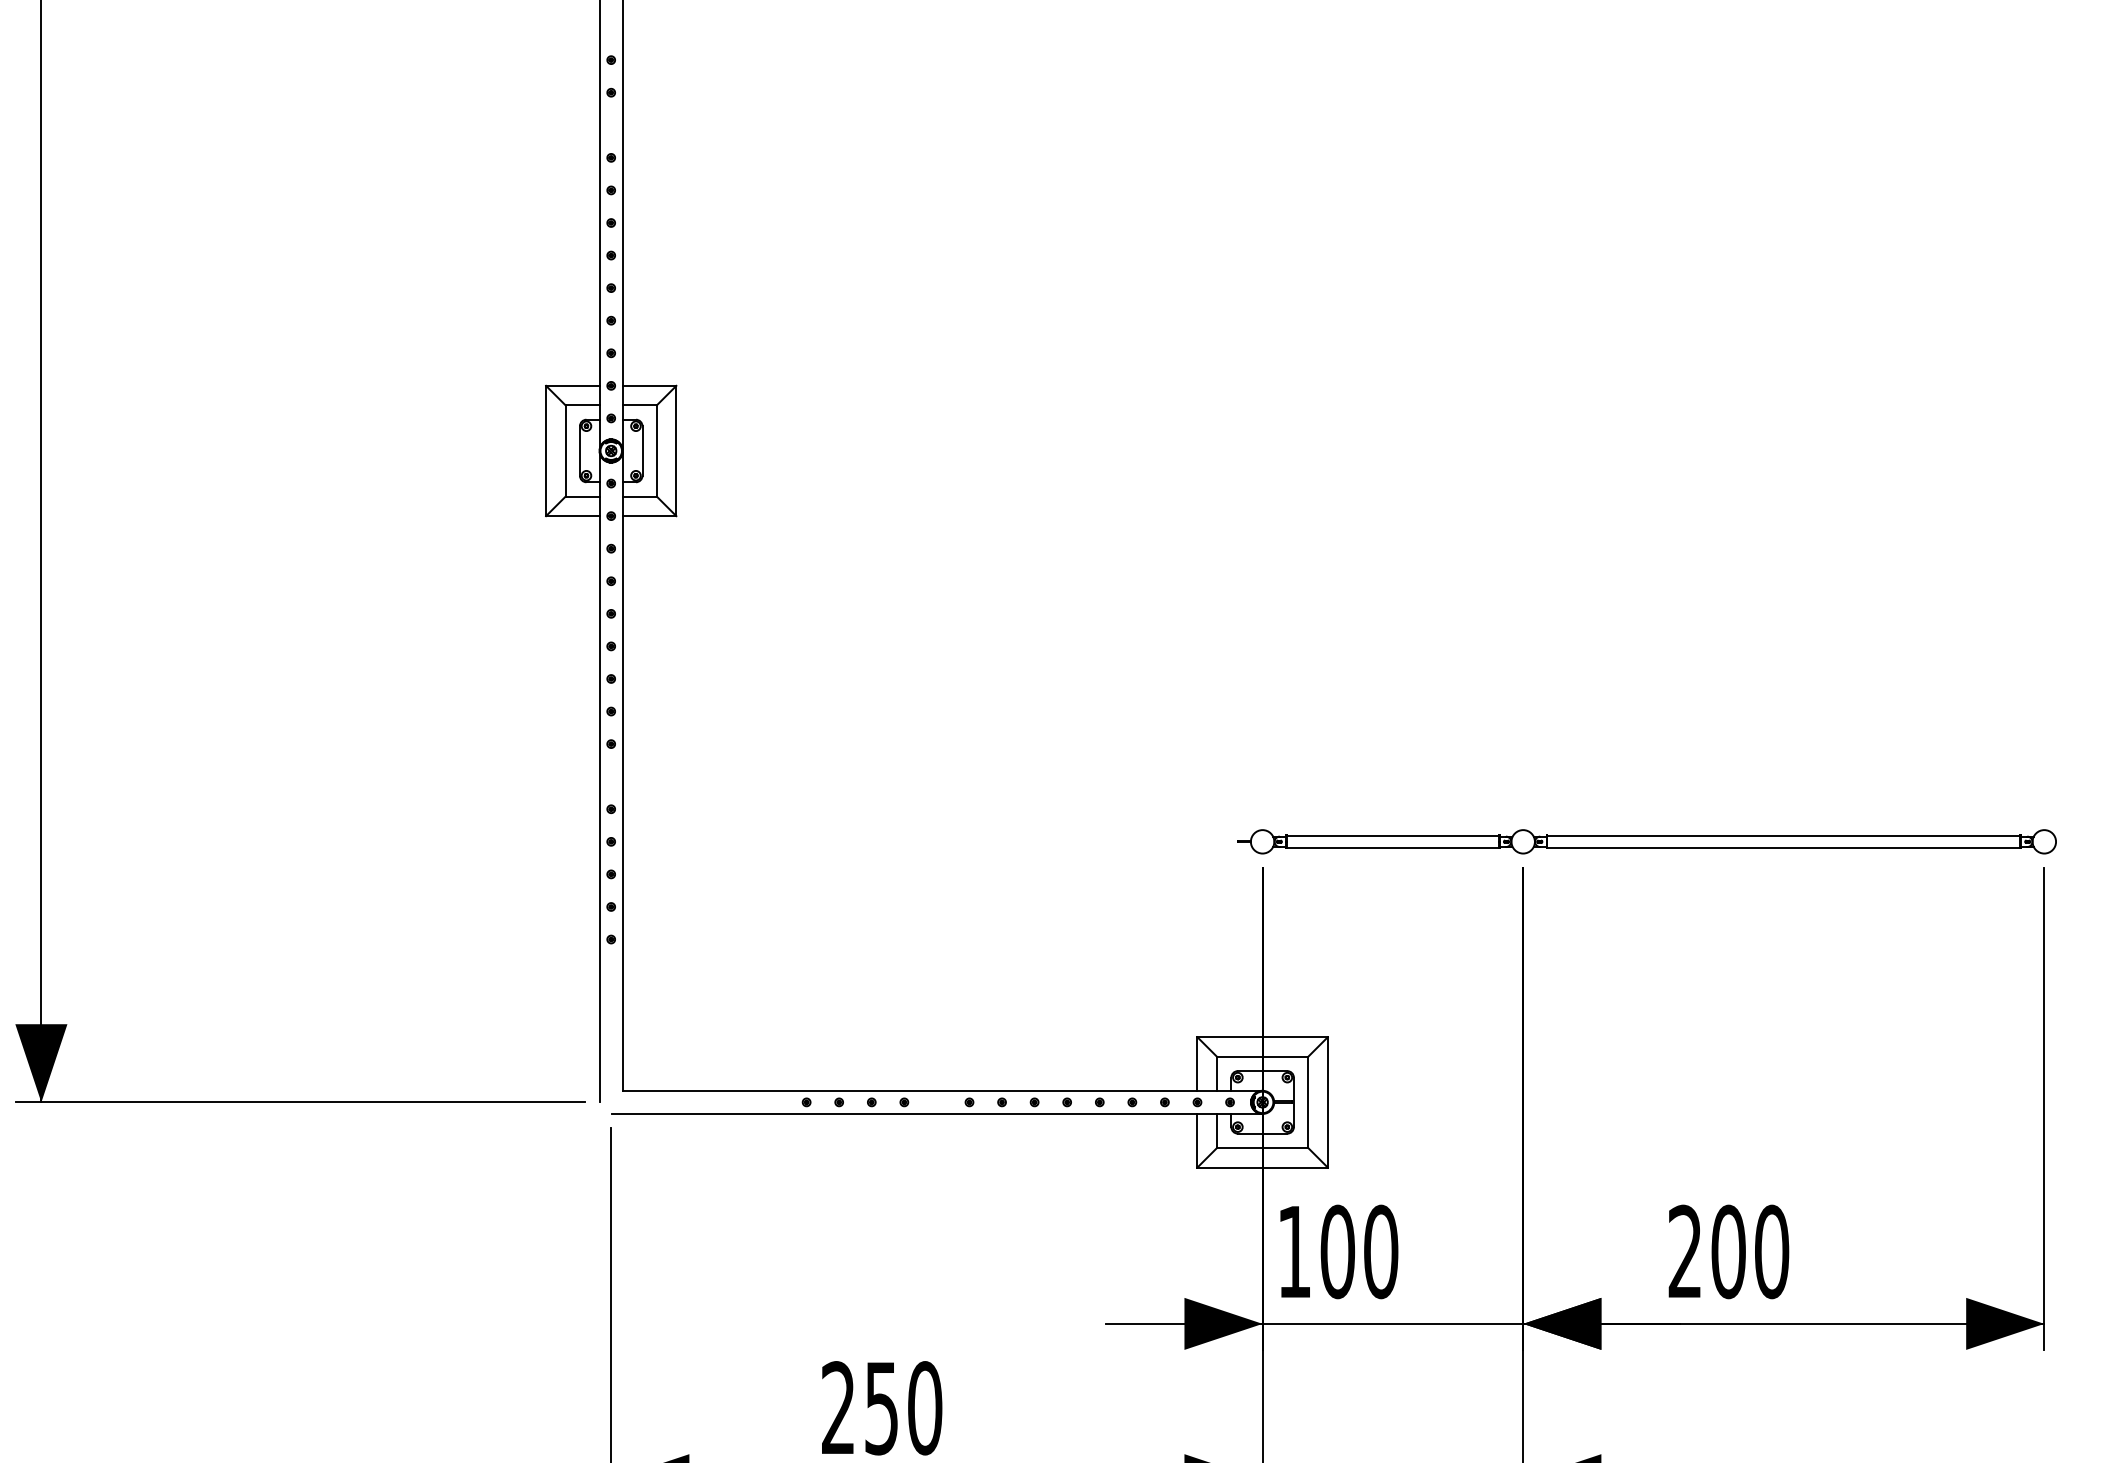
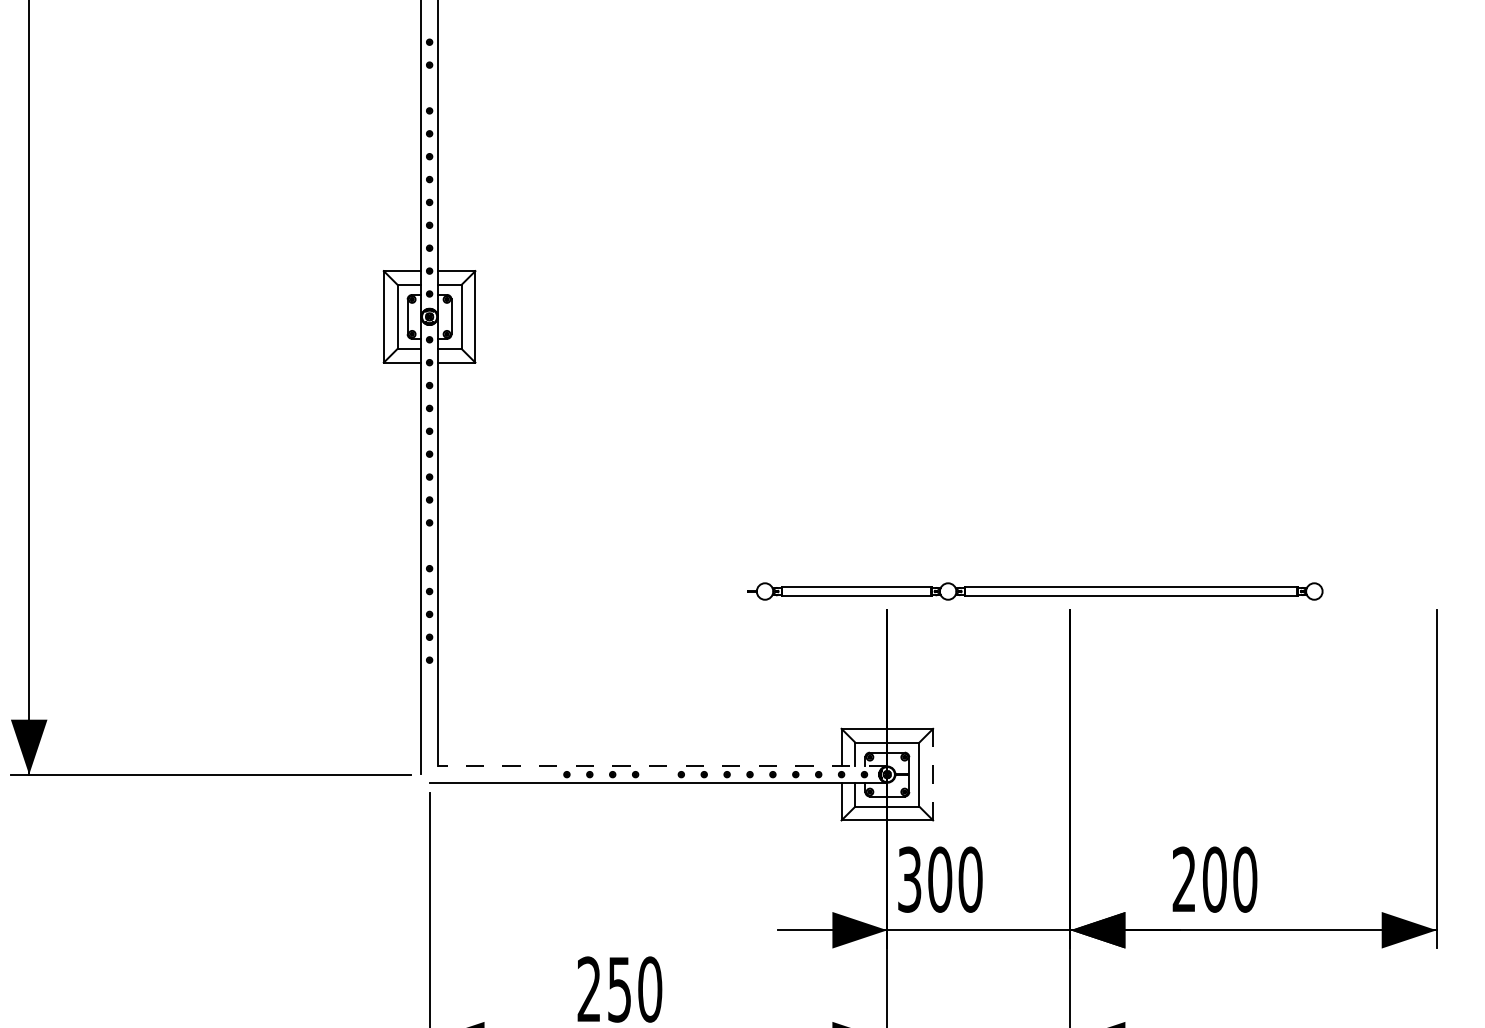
part: (1646, 841) -> (1034, 591), moved
line: (942, 1090) -> (662, 766), solid -> dashed
line: (1327, 1101) -> (932, 773), solid -> dashed
text: (1294, 1251) -> (909, 879), 100 -> 300

